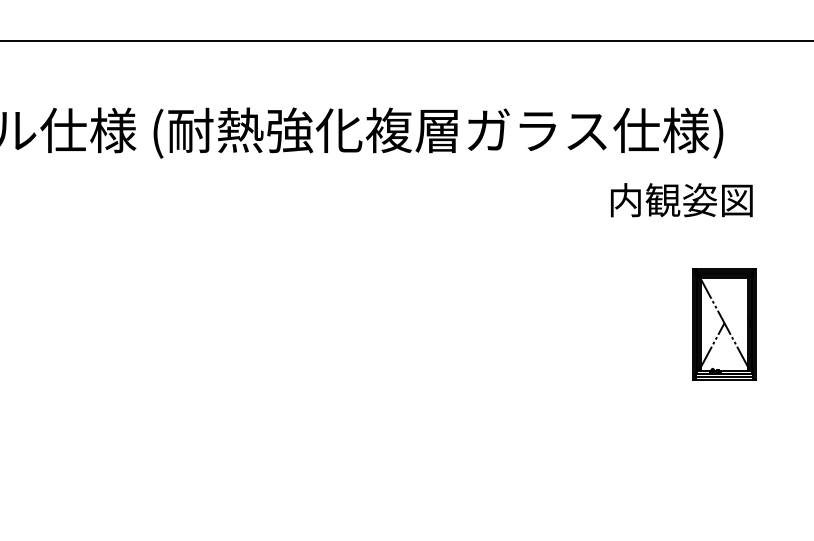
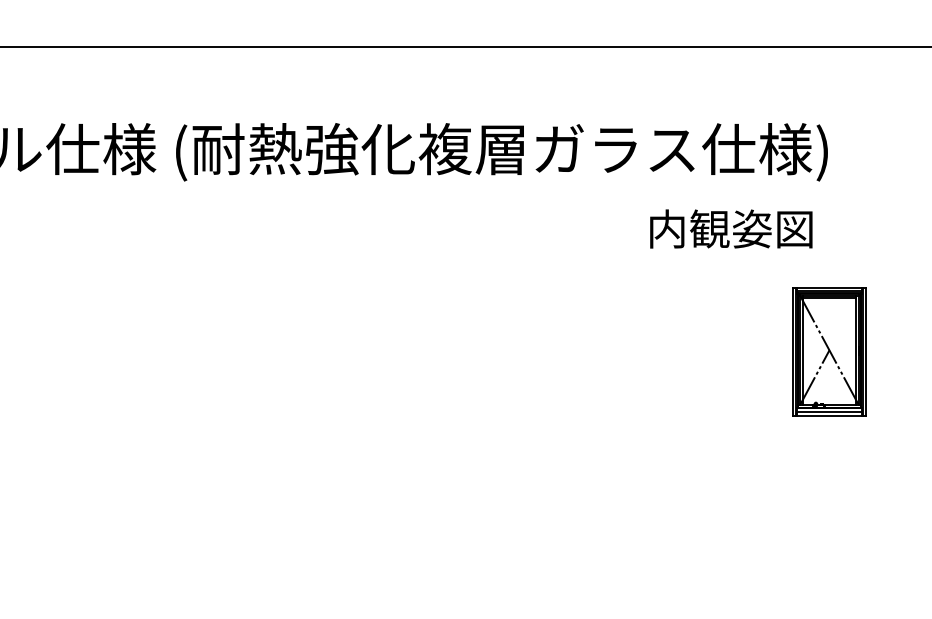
text: (681, 200) -> (730, 229), moved
part: (724, 324) -> (829, 351), moved

